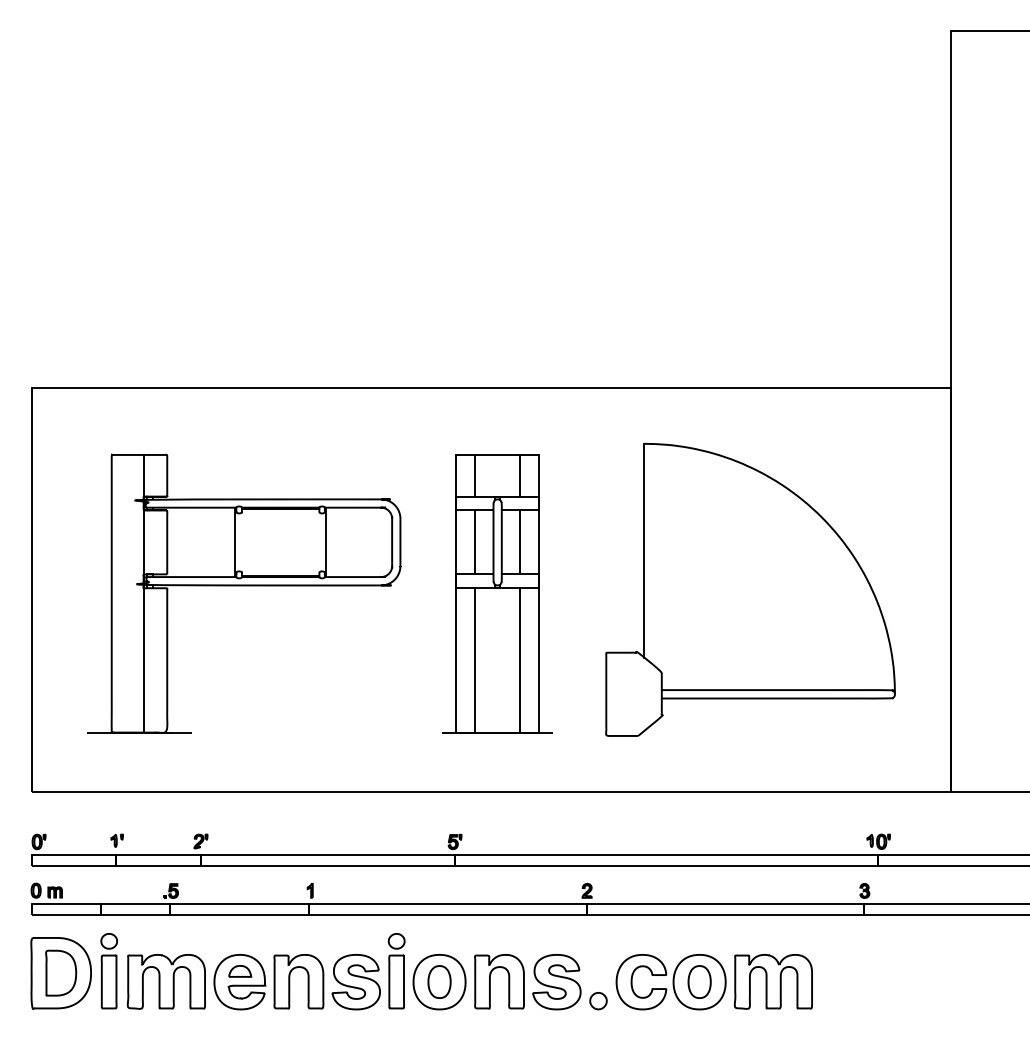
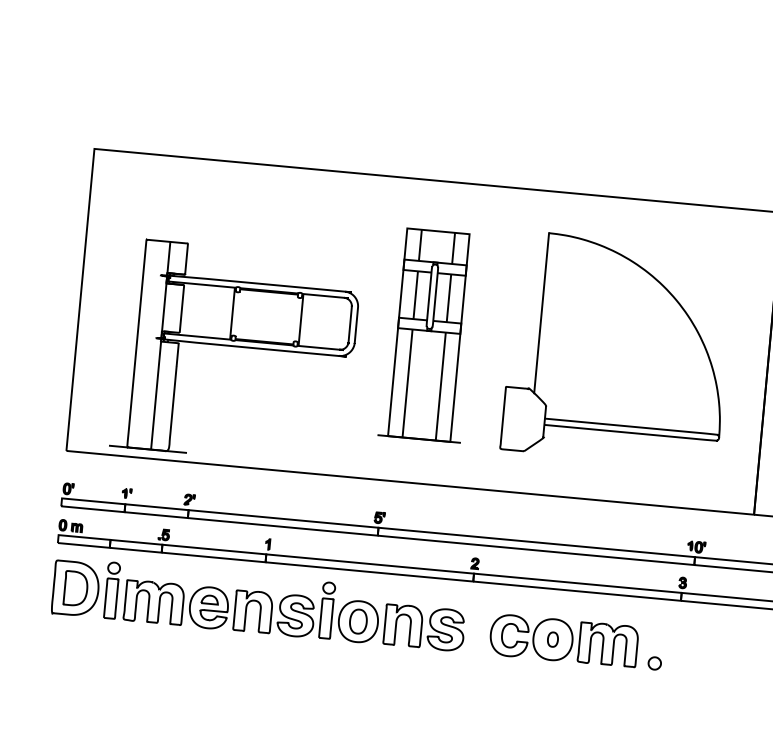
part: (244, 586) -> (236, 347), moved
part: (699, 981) -> (552, 639), size x0.6
part: (598, 1001) -> (654, 663), moved

